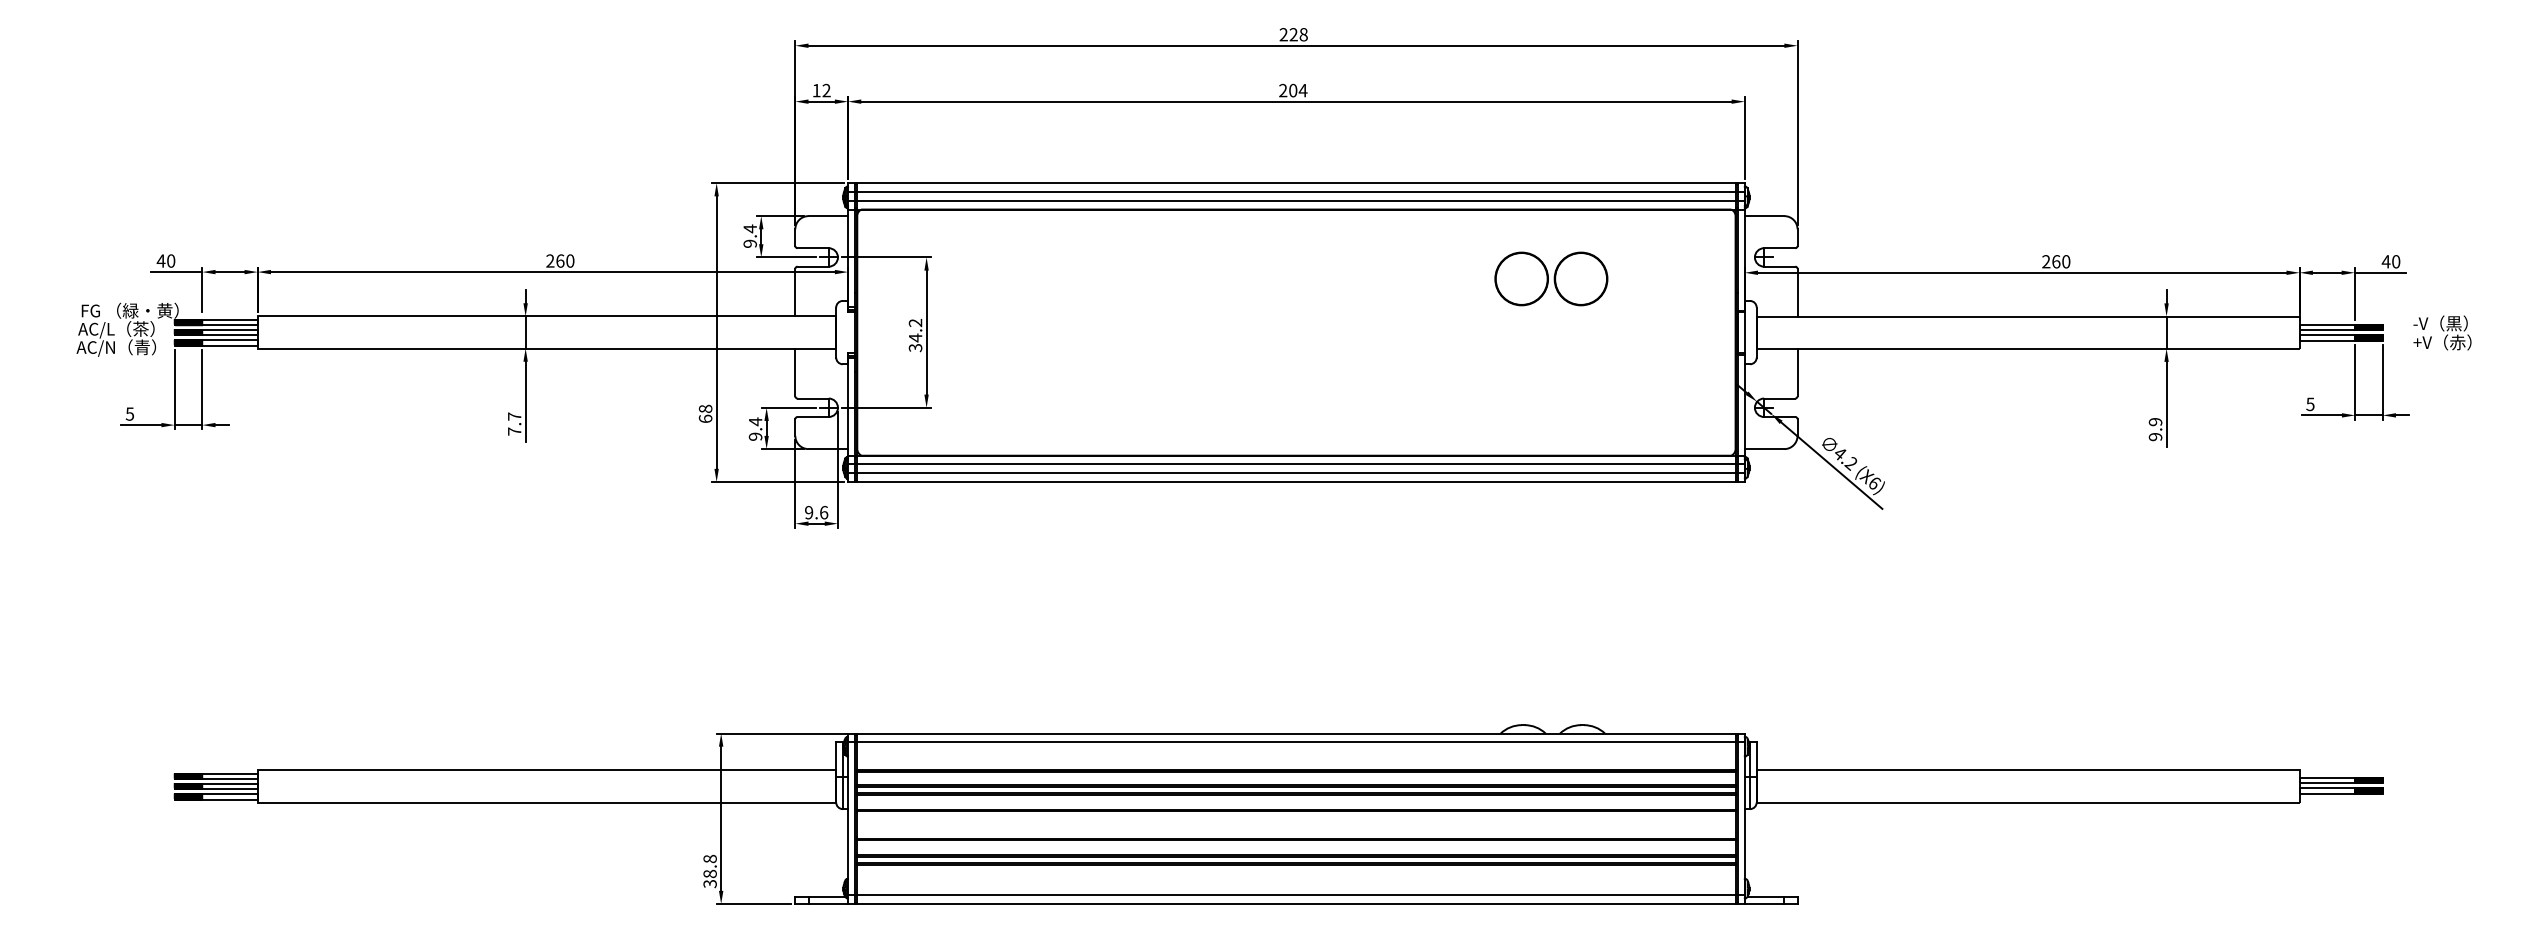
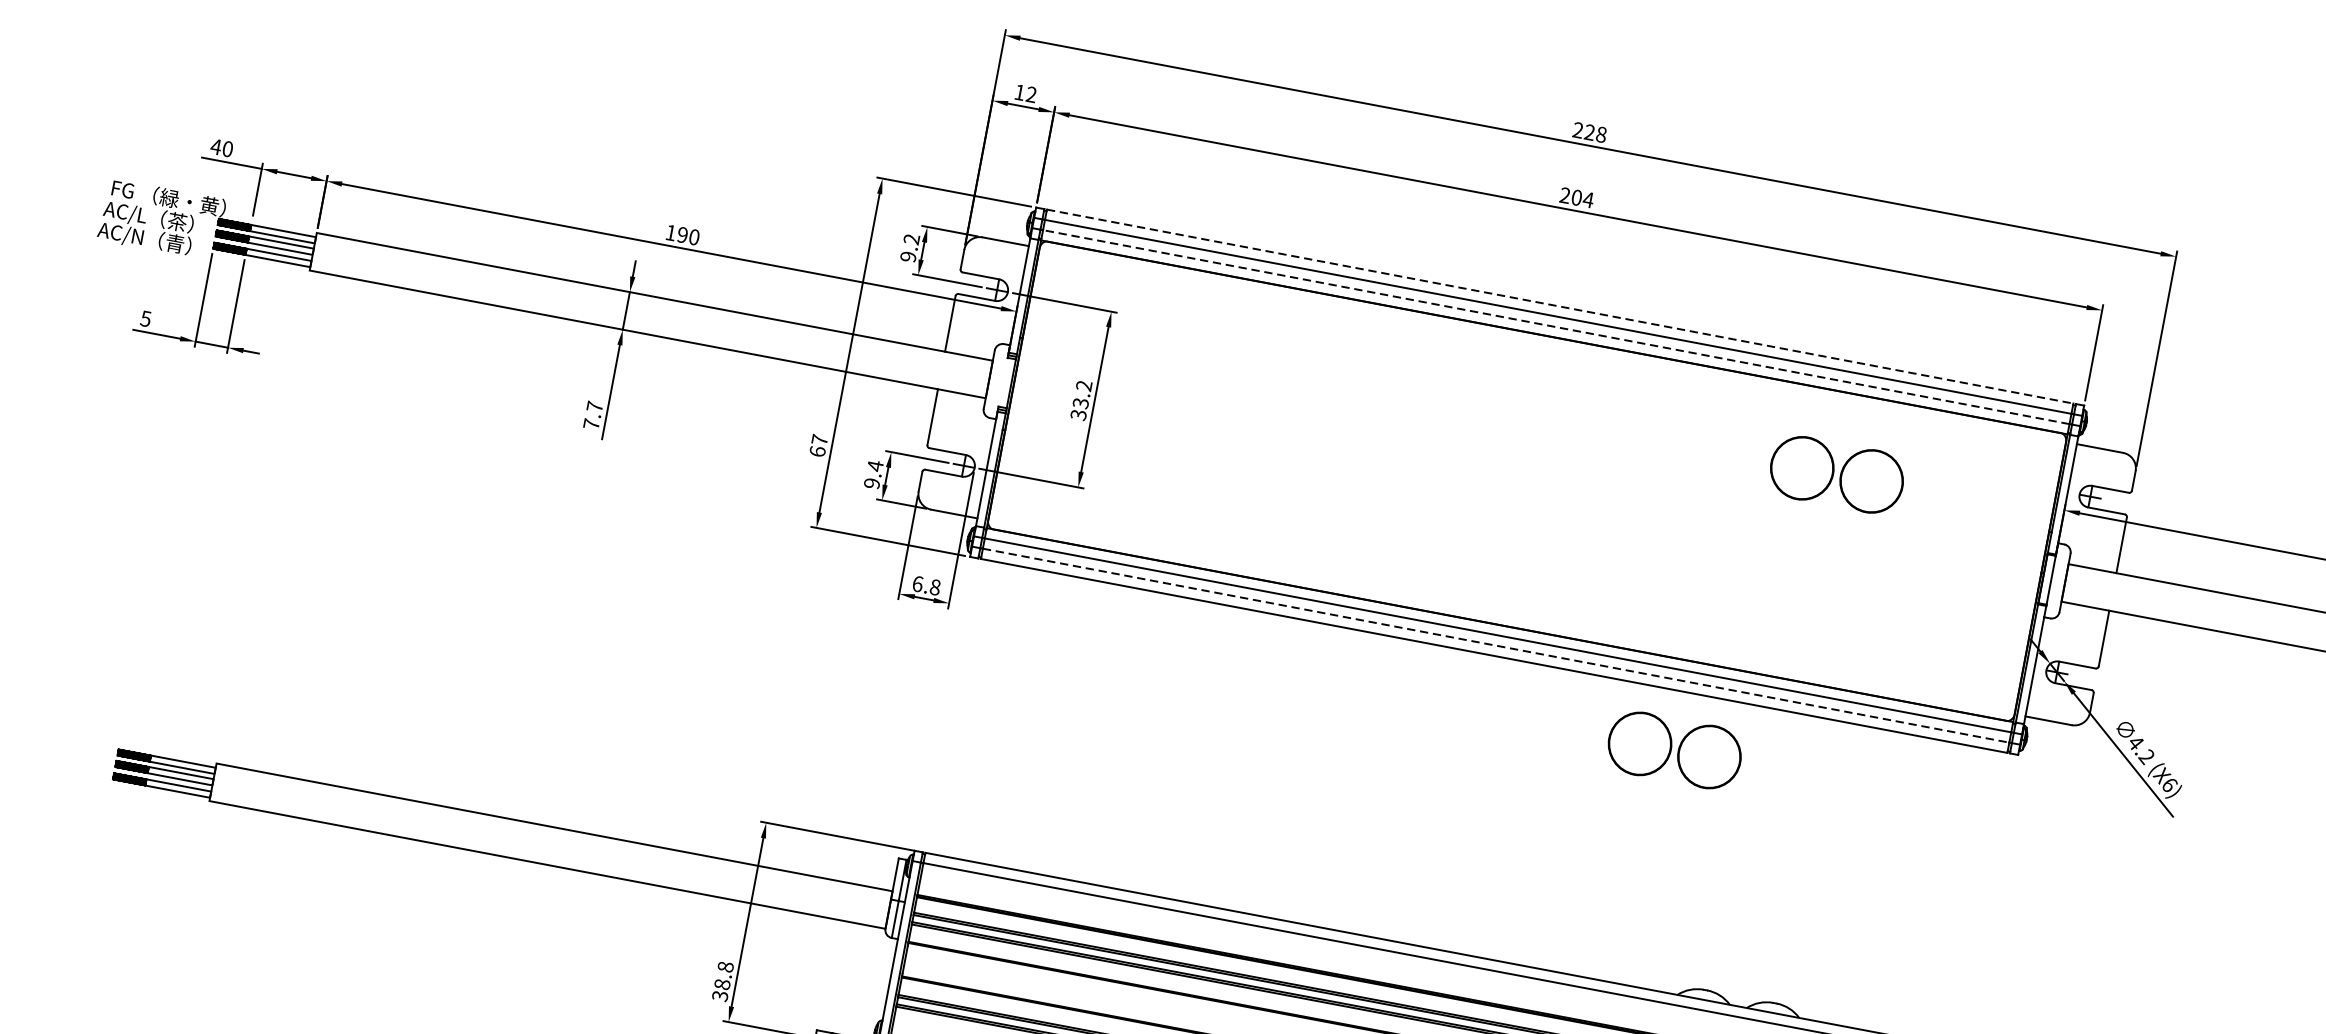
line: (1296, 183) -> (1560, 307), solid -> dashed
line: (1295, 200) -> (1555, 326), solid -> dashed
text: (749, 228) -> (910, 238), 9.4 -> 9.2
text: (555, 260) -> (677, 233), 260 -> 190
text: (915, 337) -> (1080, 402), 34.2 -> 33.2
text: (705, 408) -> (819, 439), 68 -> 67
line: (1296, 473) -> (1496, 645), solid -> dashed
text: (816, 512) -> (926, 585), 9.6 -> 6.8
part: (1460, 531) -> (1674, 749), added

